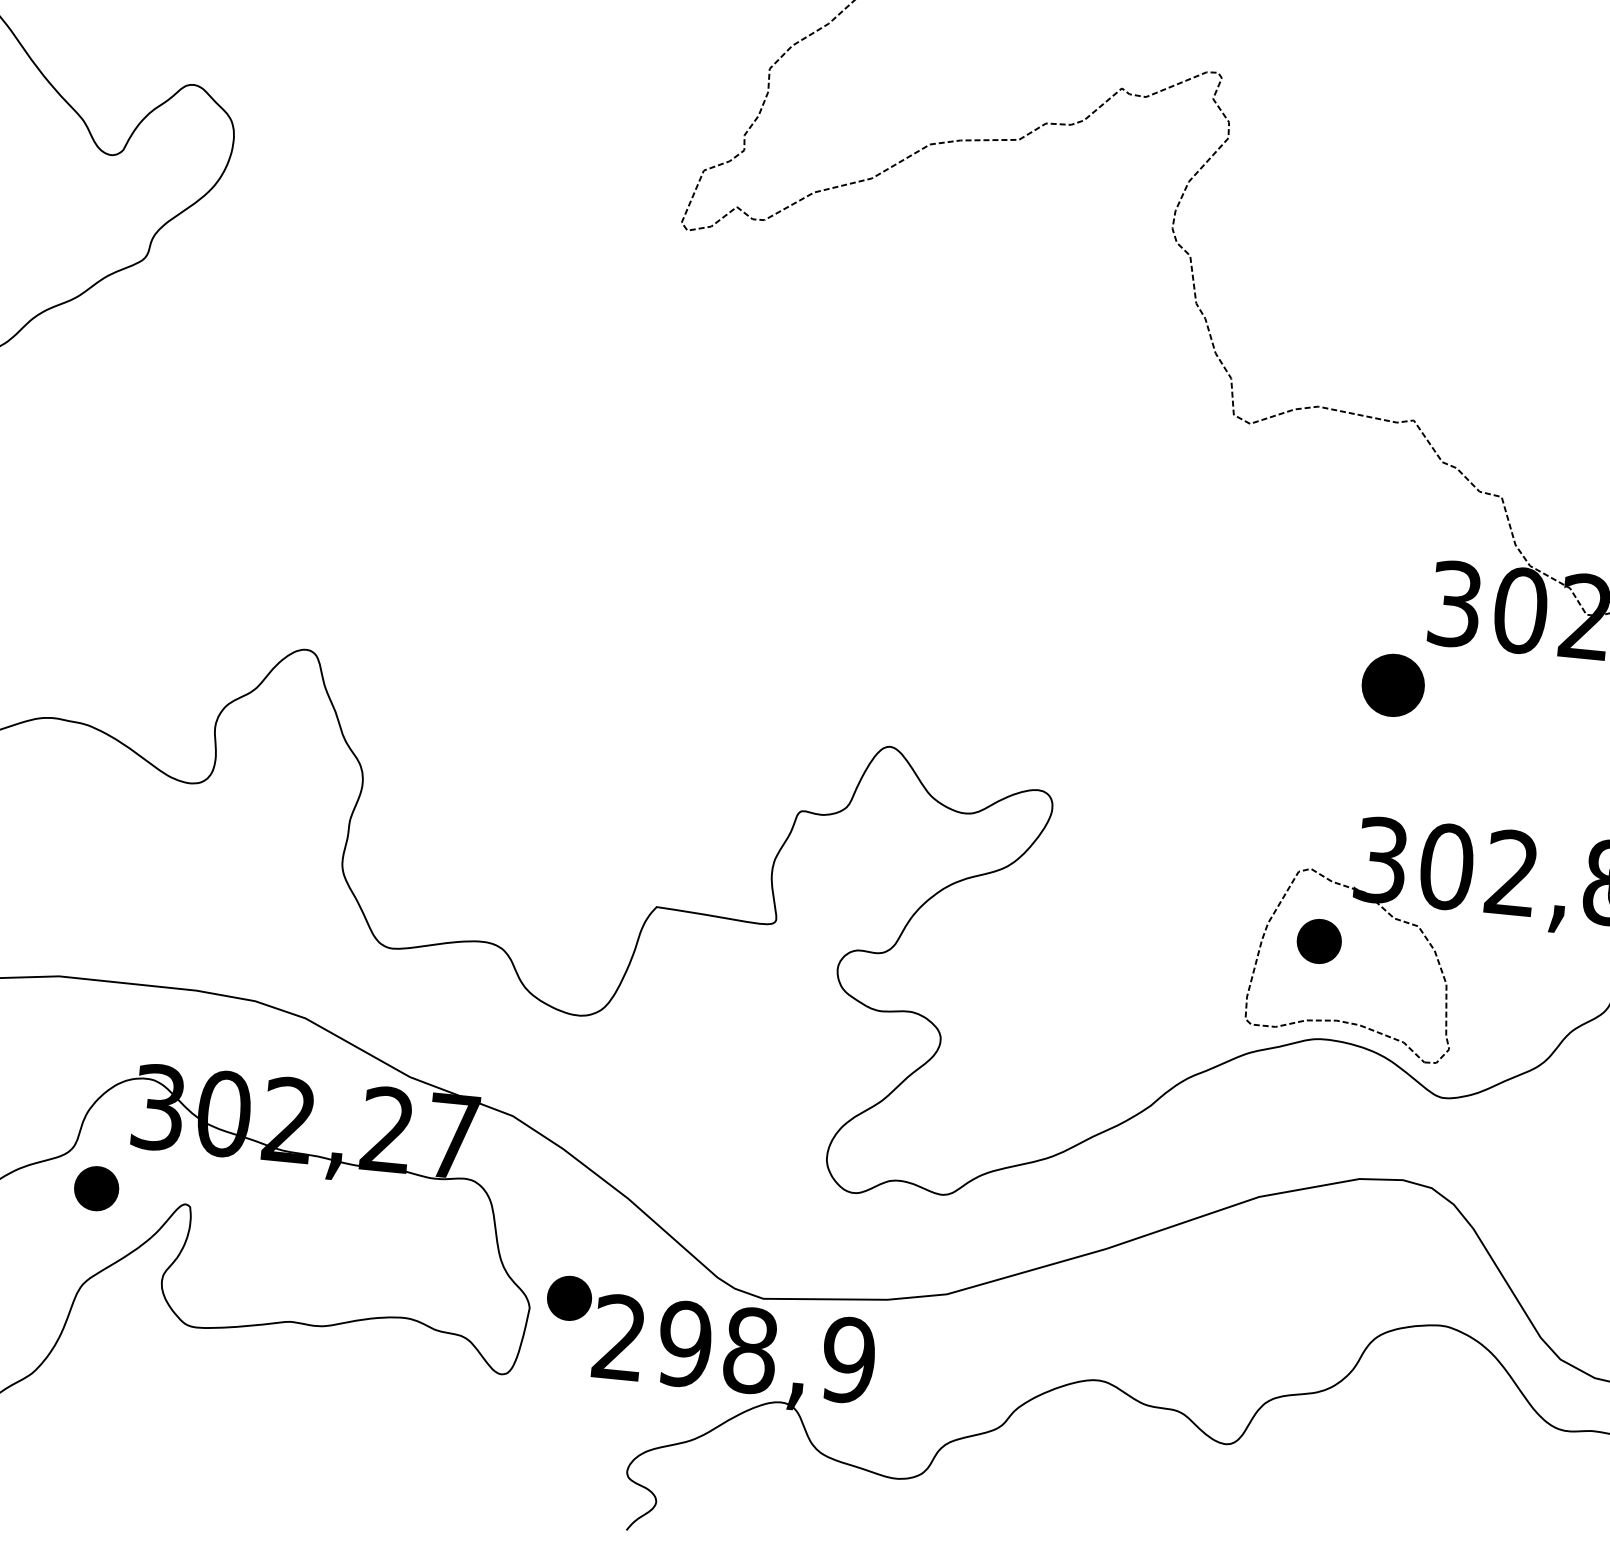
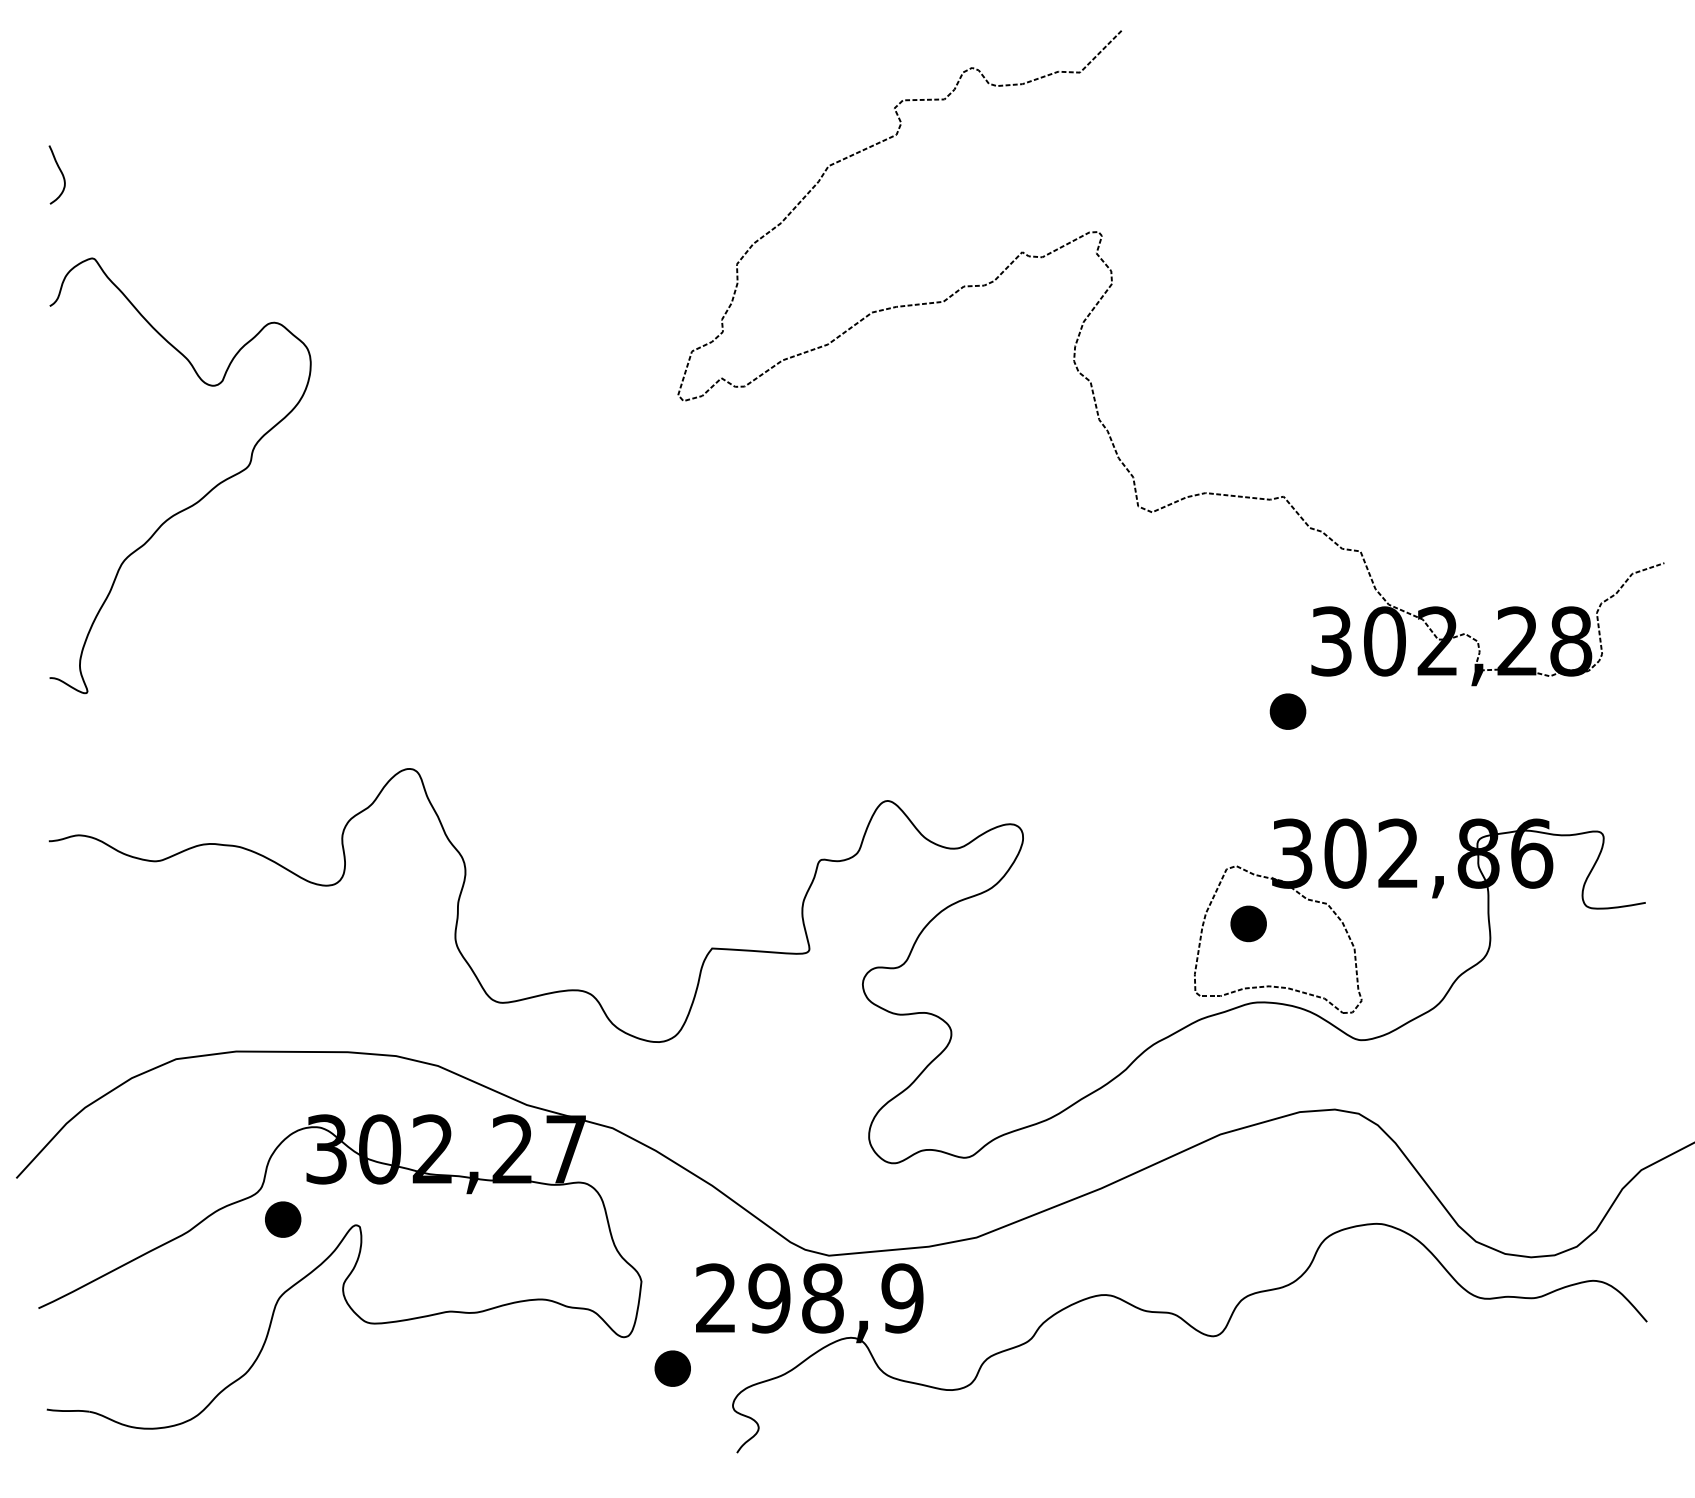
part: (1392, 685) -> (1287, 711), size x0.71
part: (569, 1298) -> (672, 1368), moved

